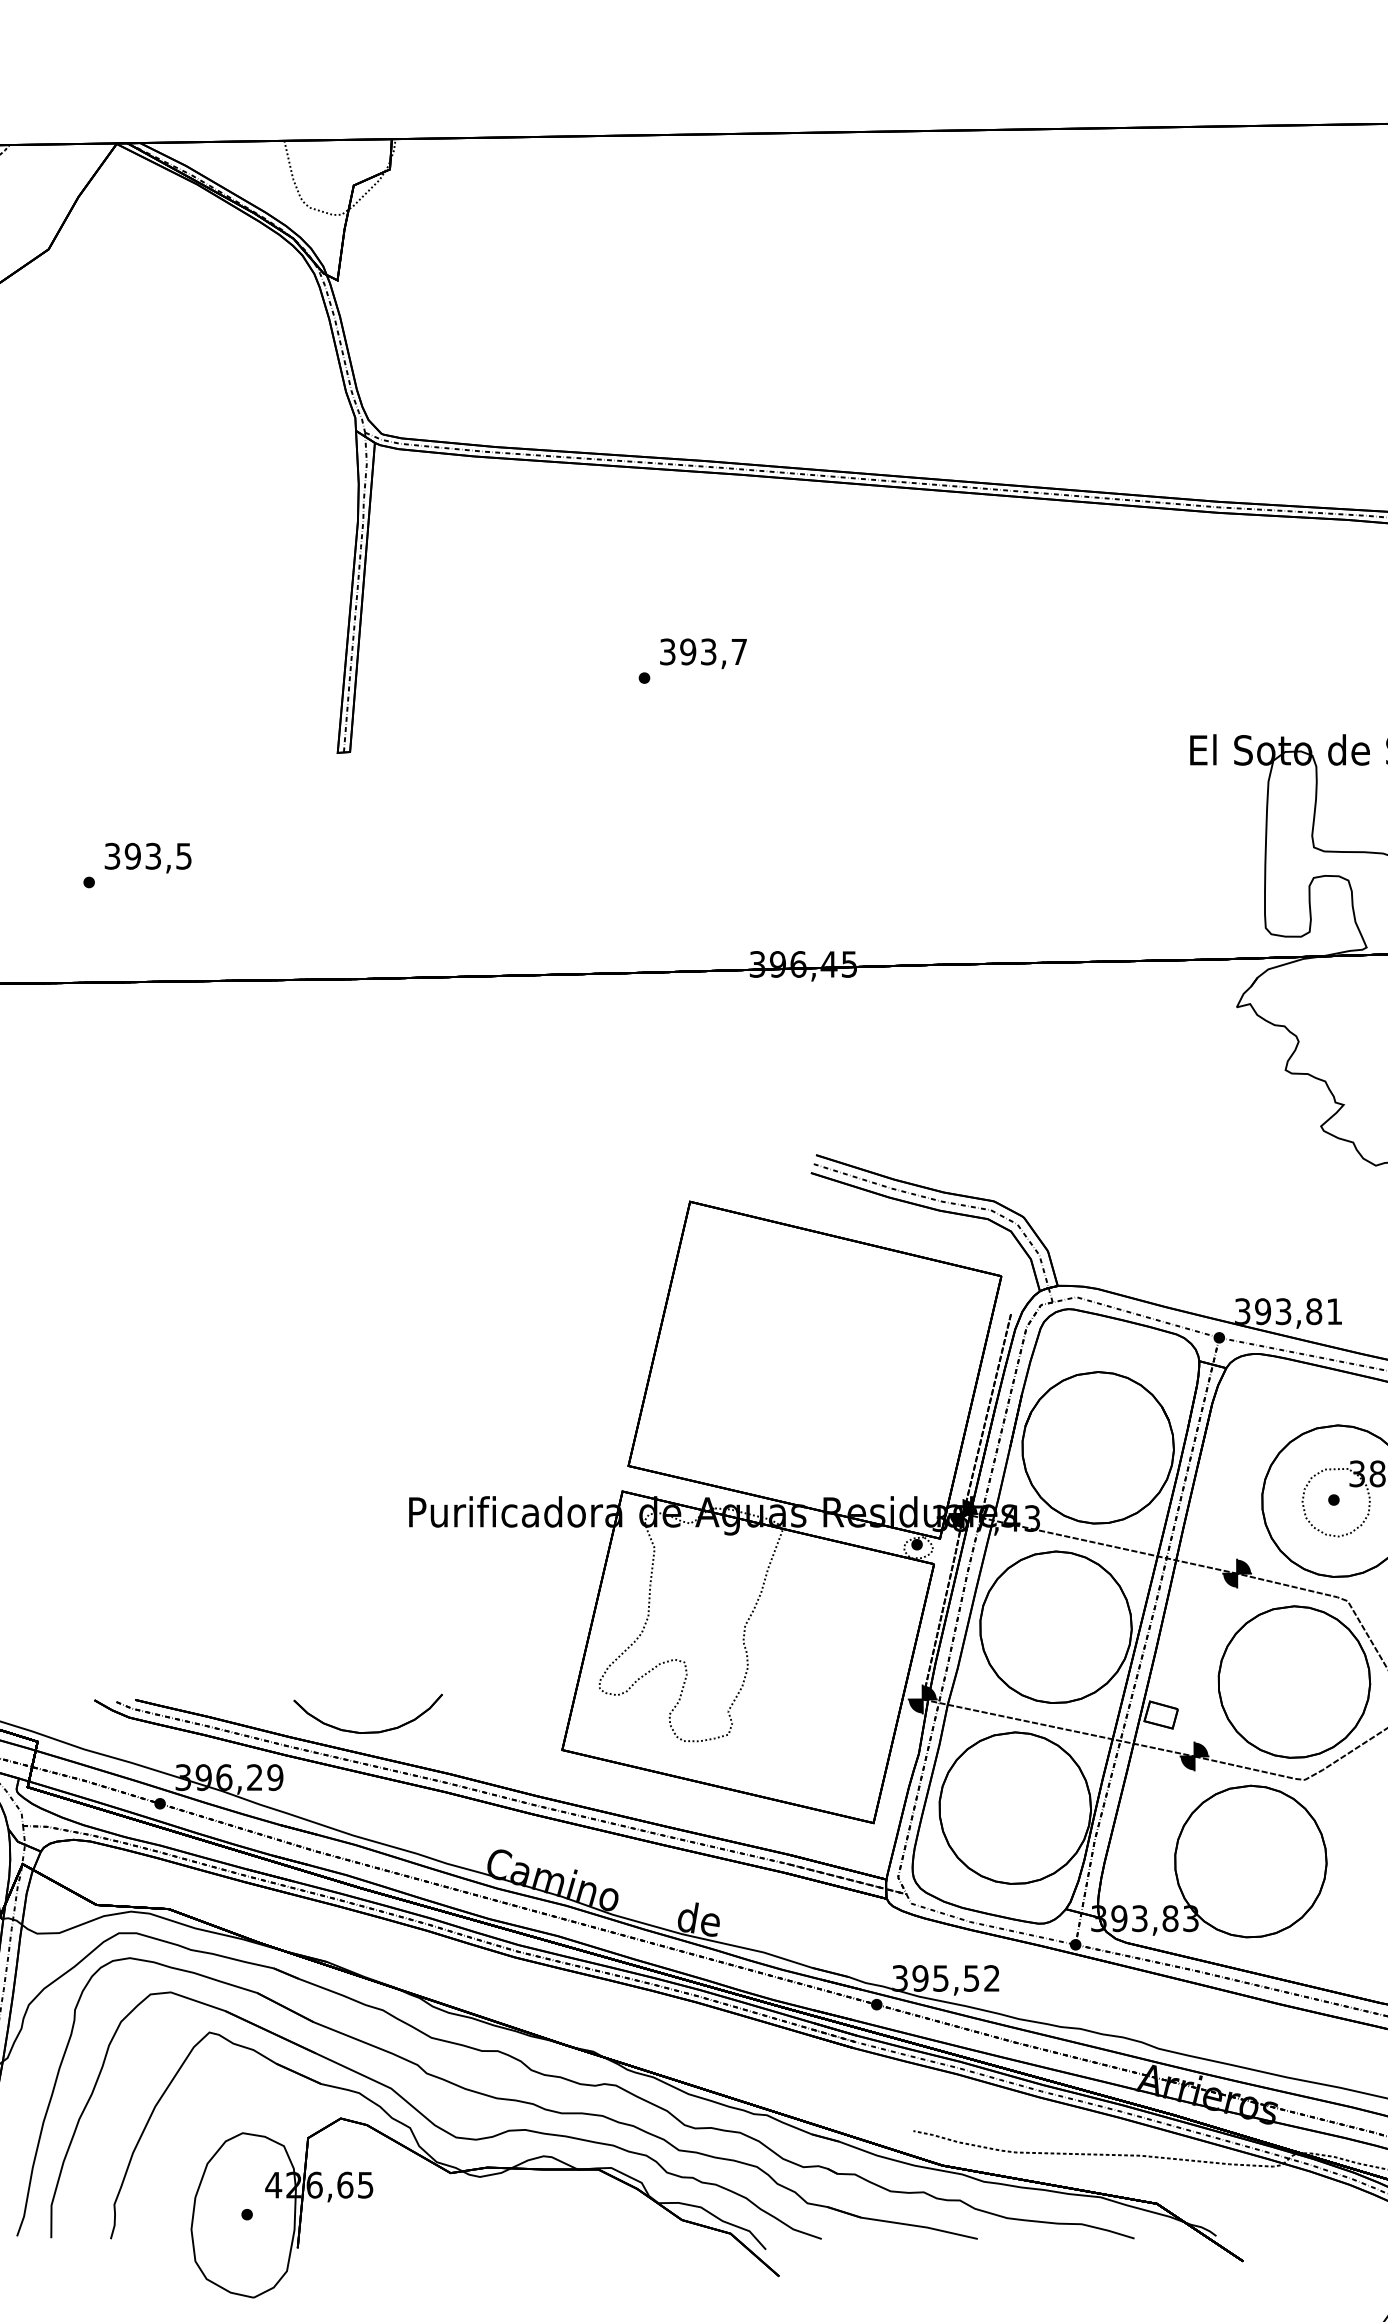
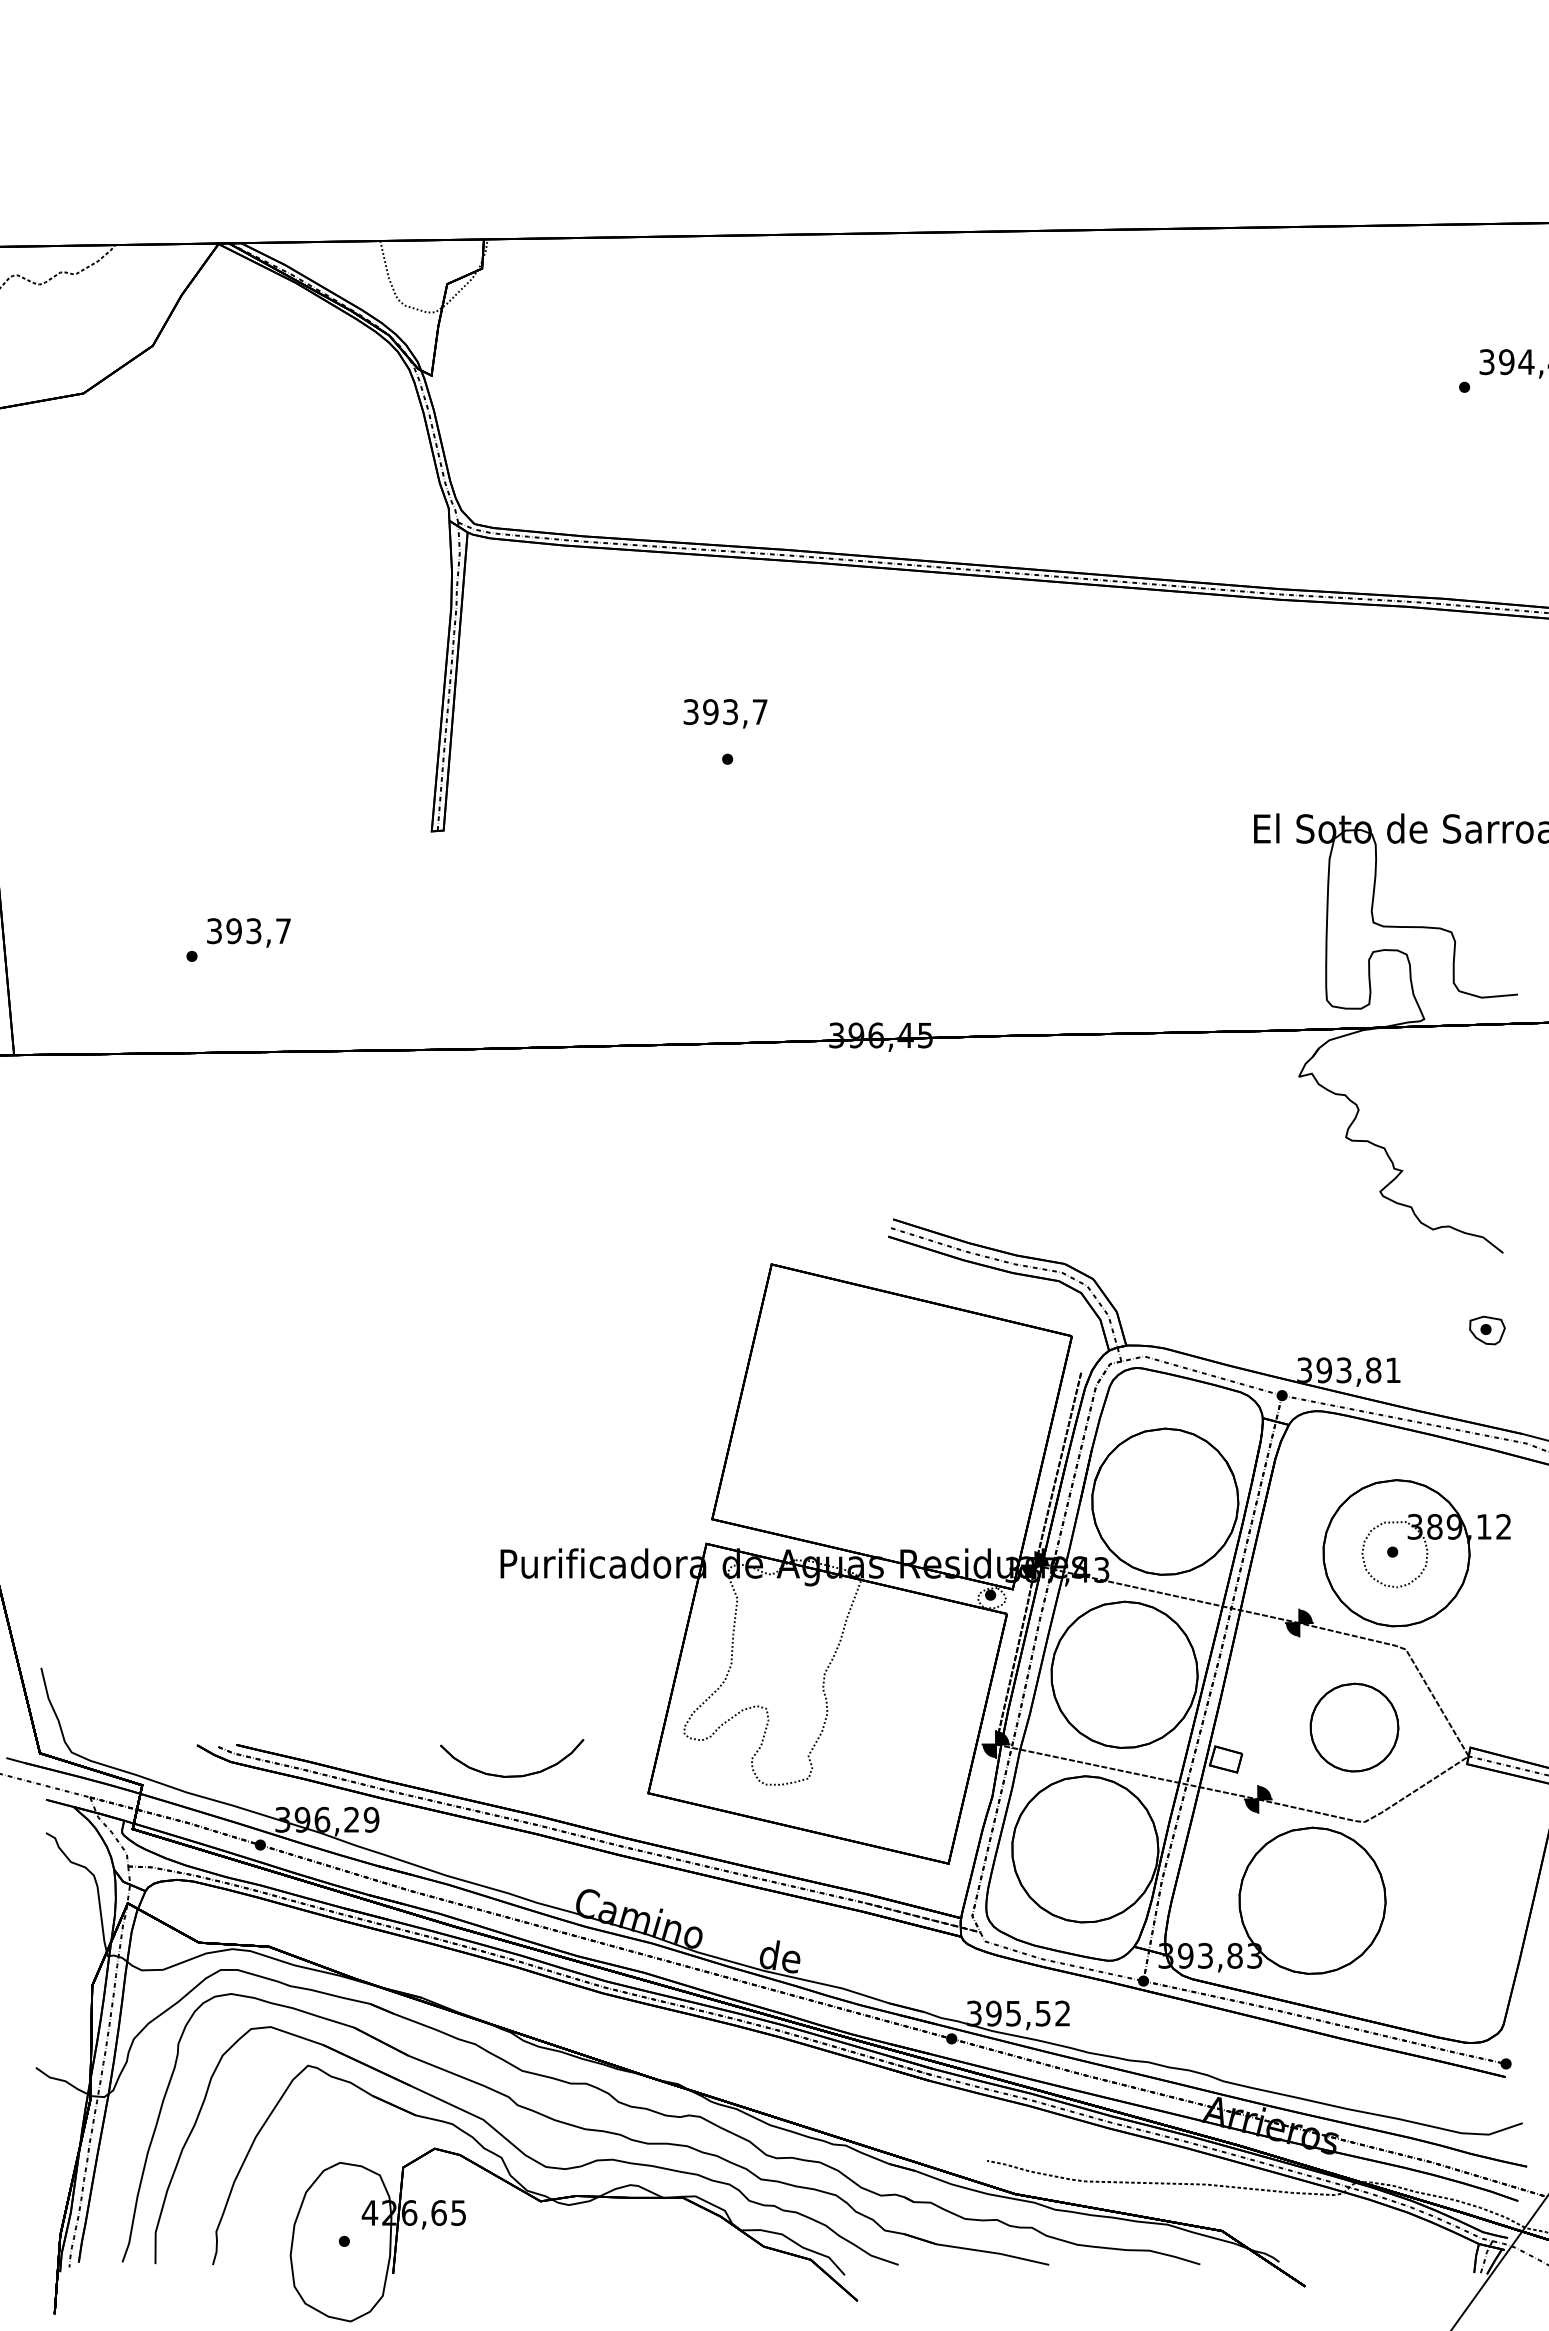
text: (703, 653) -> (725, 713), moved
text: (184, 856) -> (283, 931), 393,5 -> 393,7
part: (1294, 1681) -> (1354, 1727), size x0.6
part: (368, 1731) -> (512, 1775), moved

